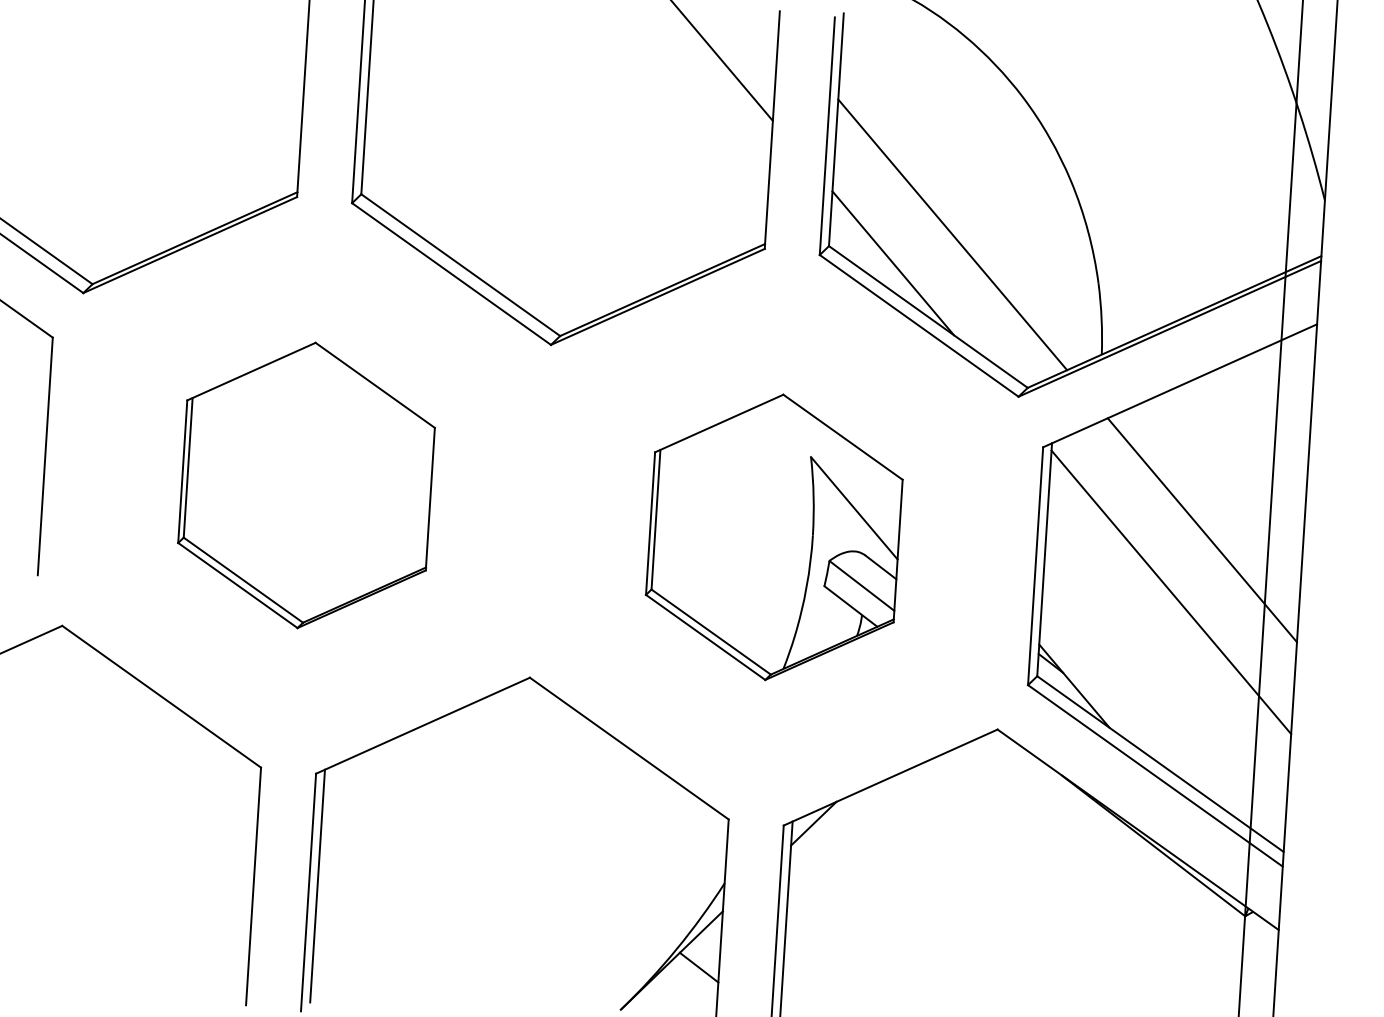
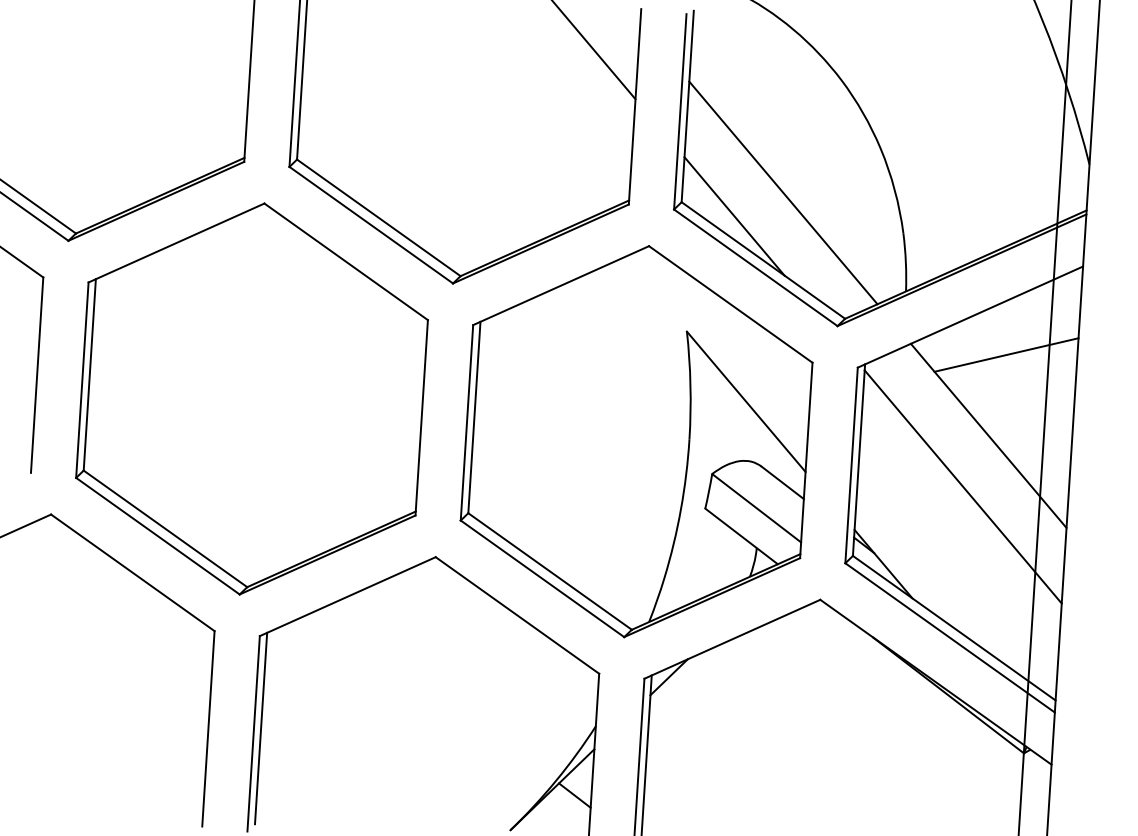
line: (1223, 431) -> (1006, 354), added
part: (306, 485) -> (251, 399), size x1.67
part: (774, 537) -> (636, 441), size x1.67

